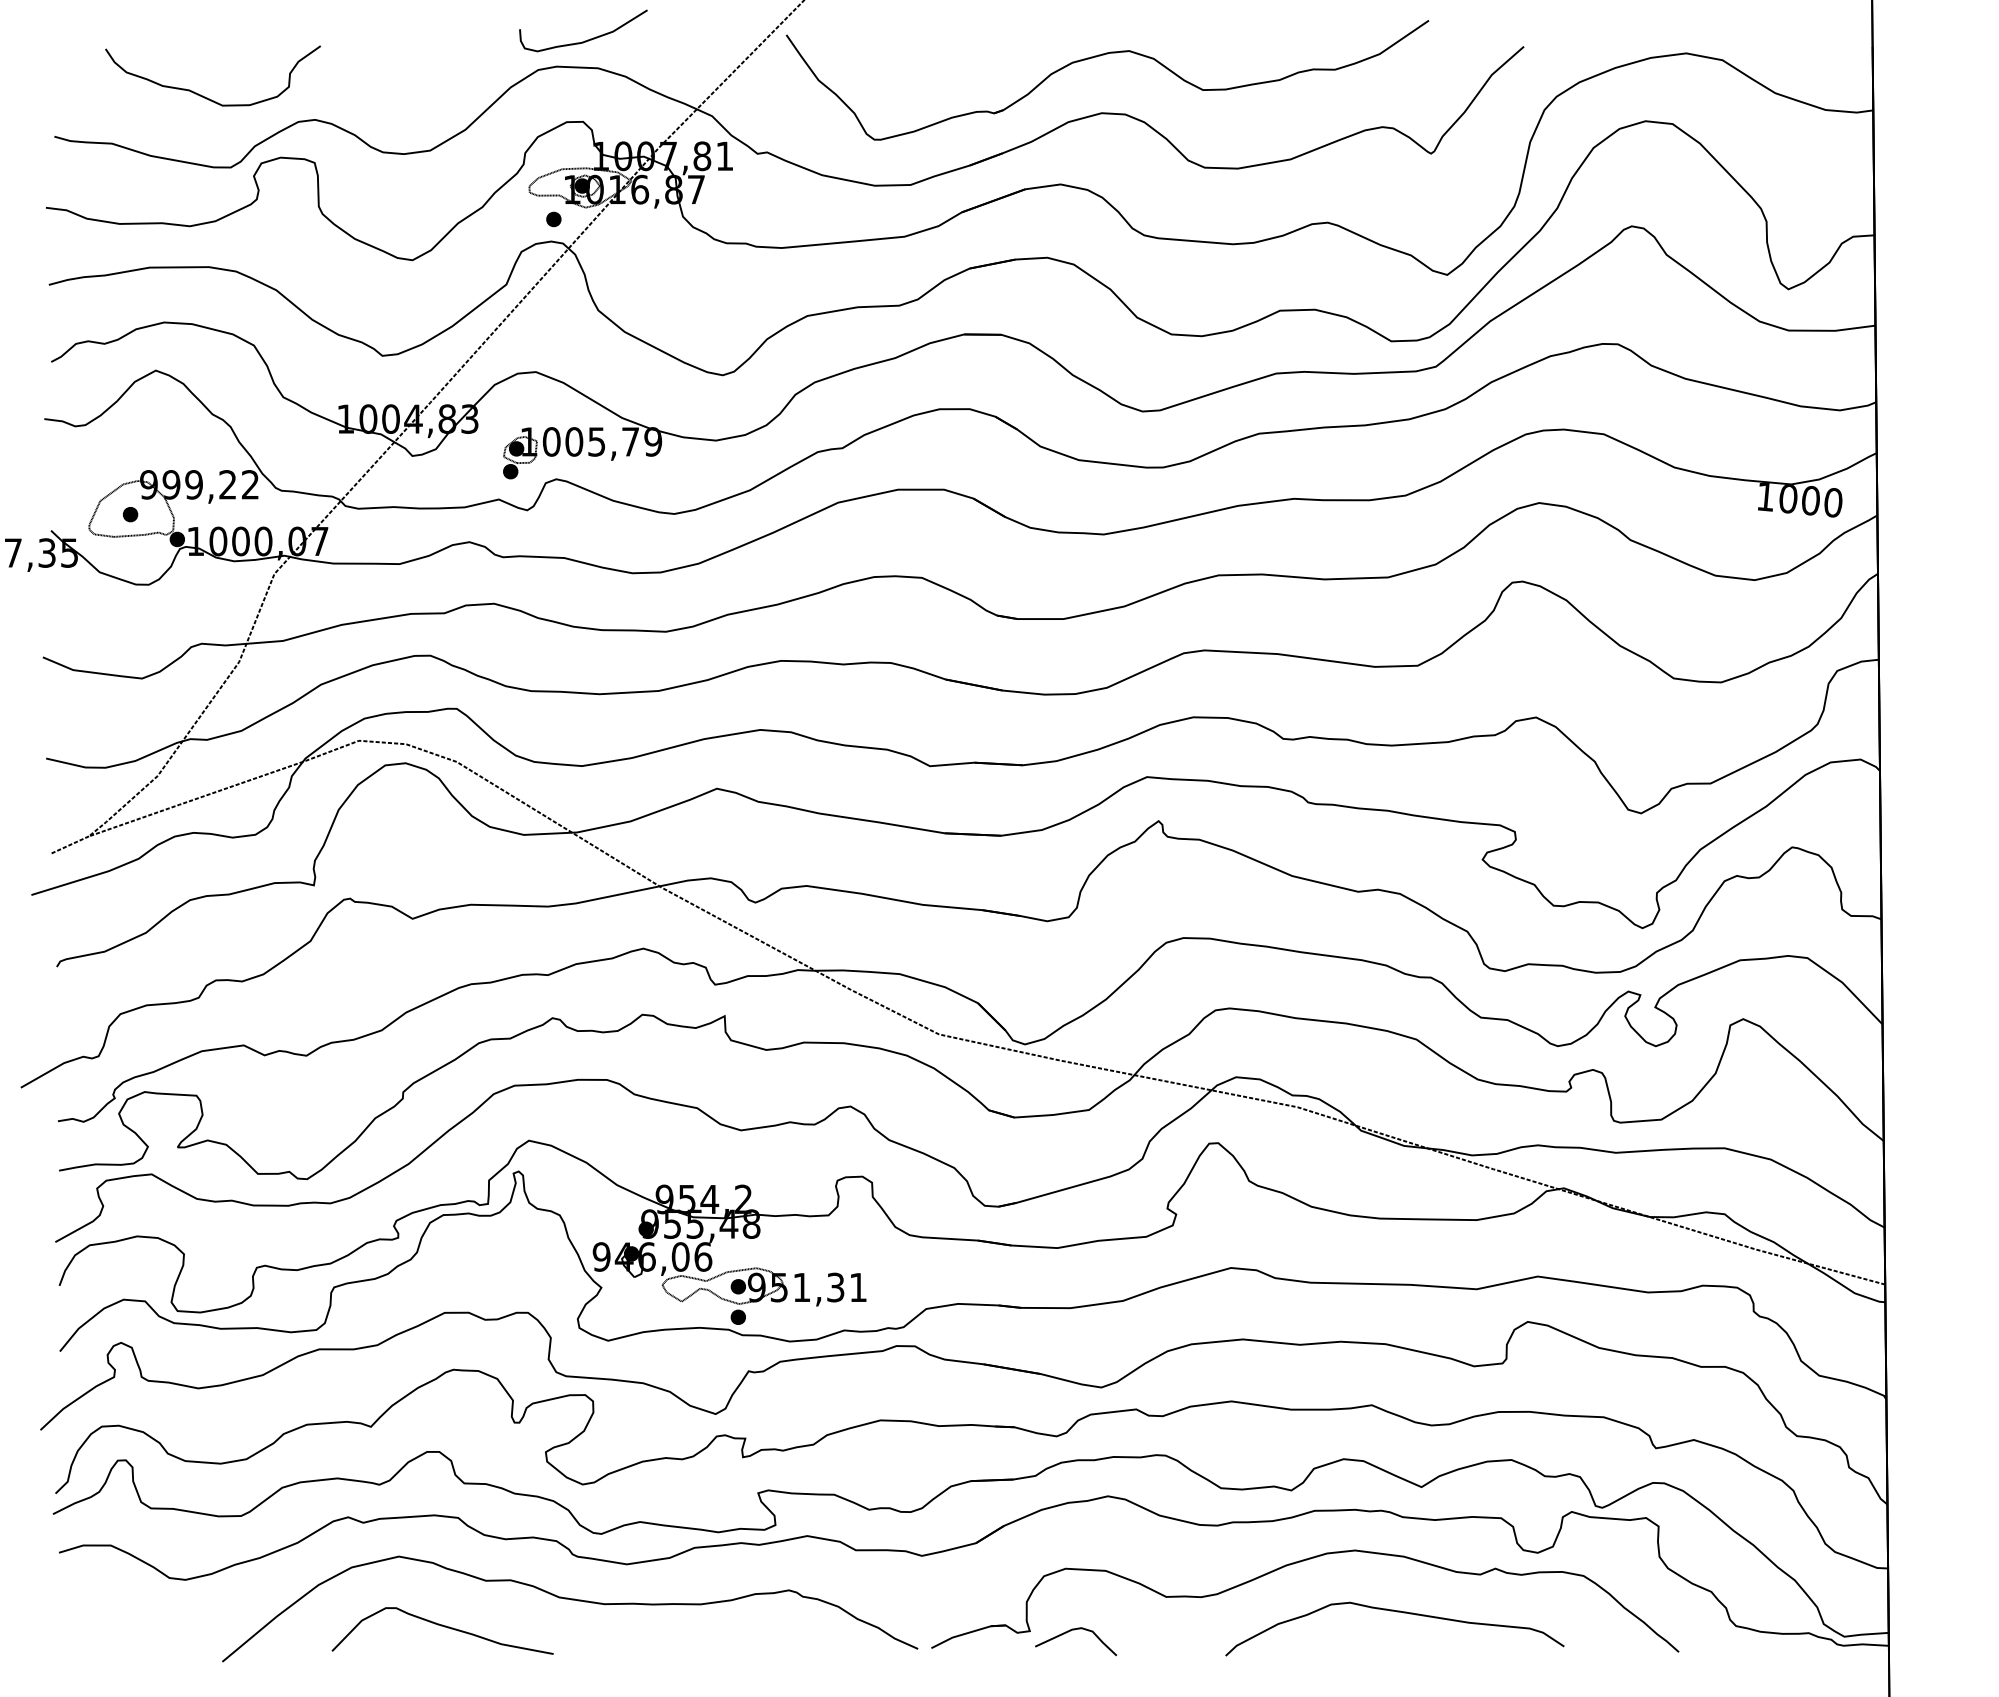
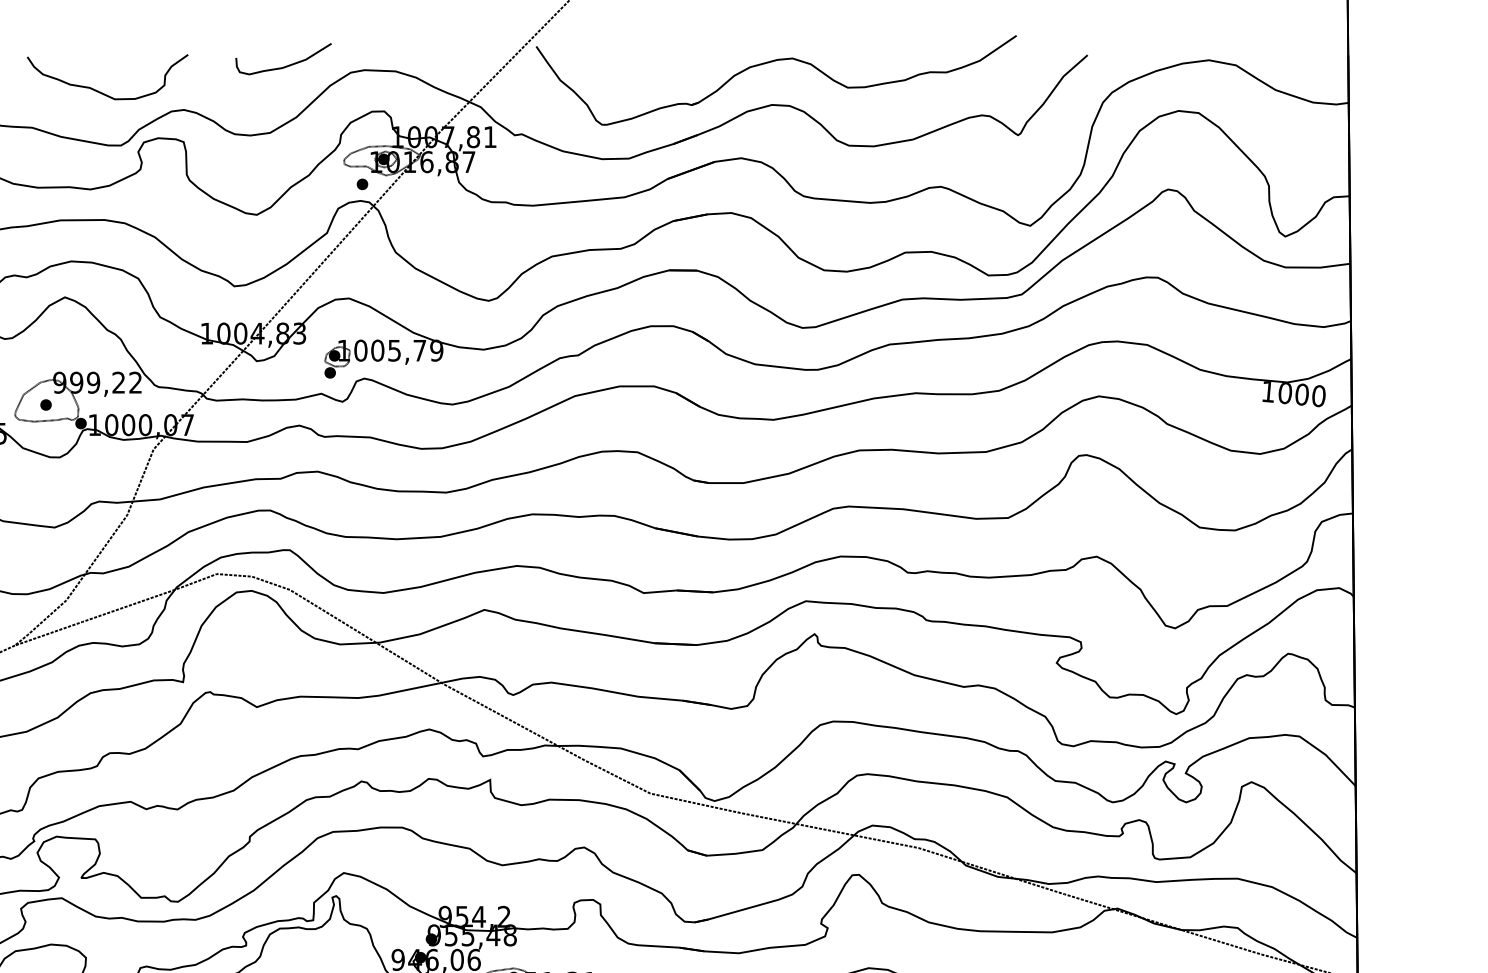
curve: (587, 39) -> (286, 65), moved

